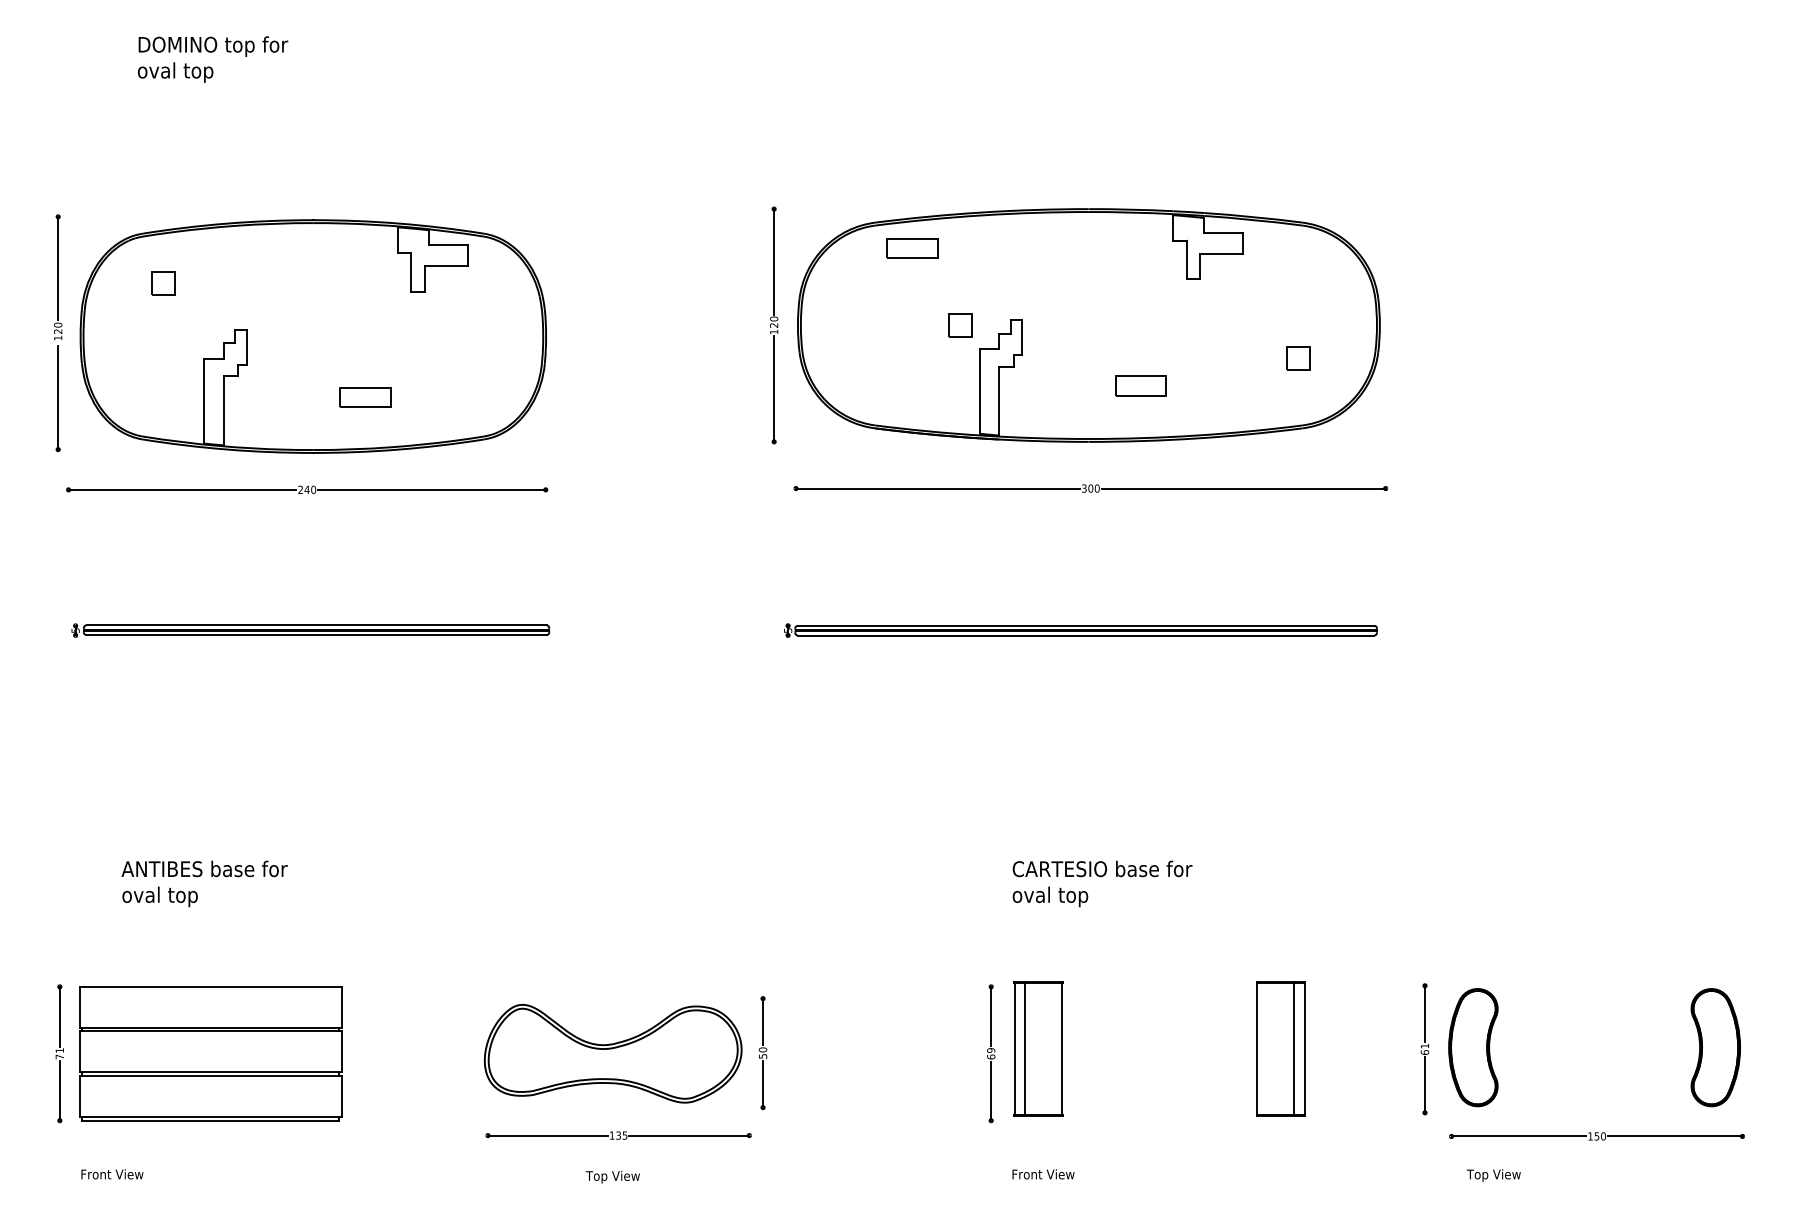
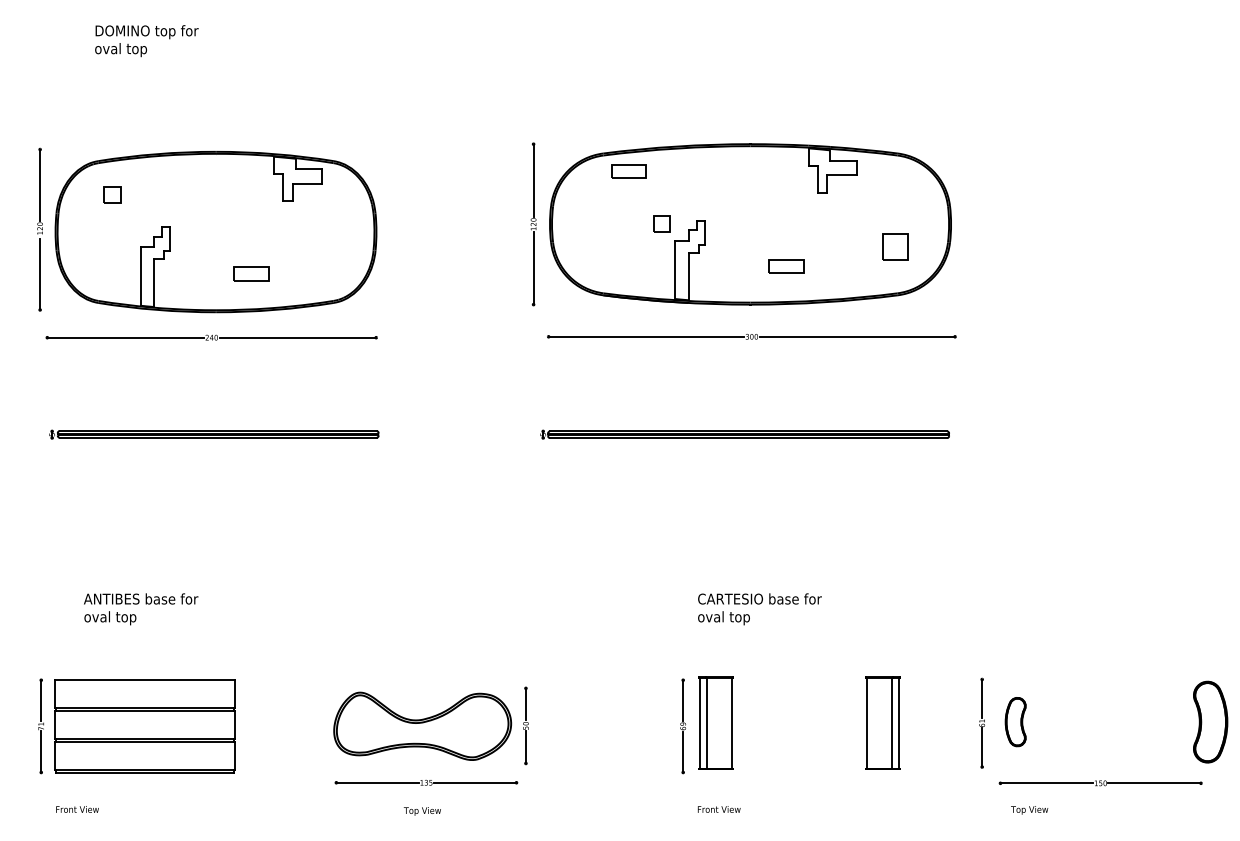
part: (1297, 357) -> (894, 246), size x1.6
part: (1473, 1046) -> (1015, 721), size x0.6
part: (1715, 1046) -> (1210, 721), moved

